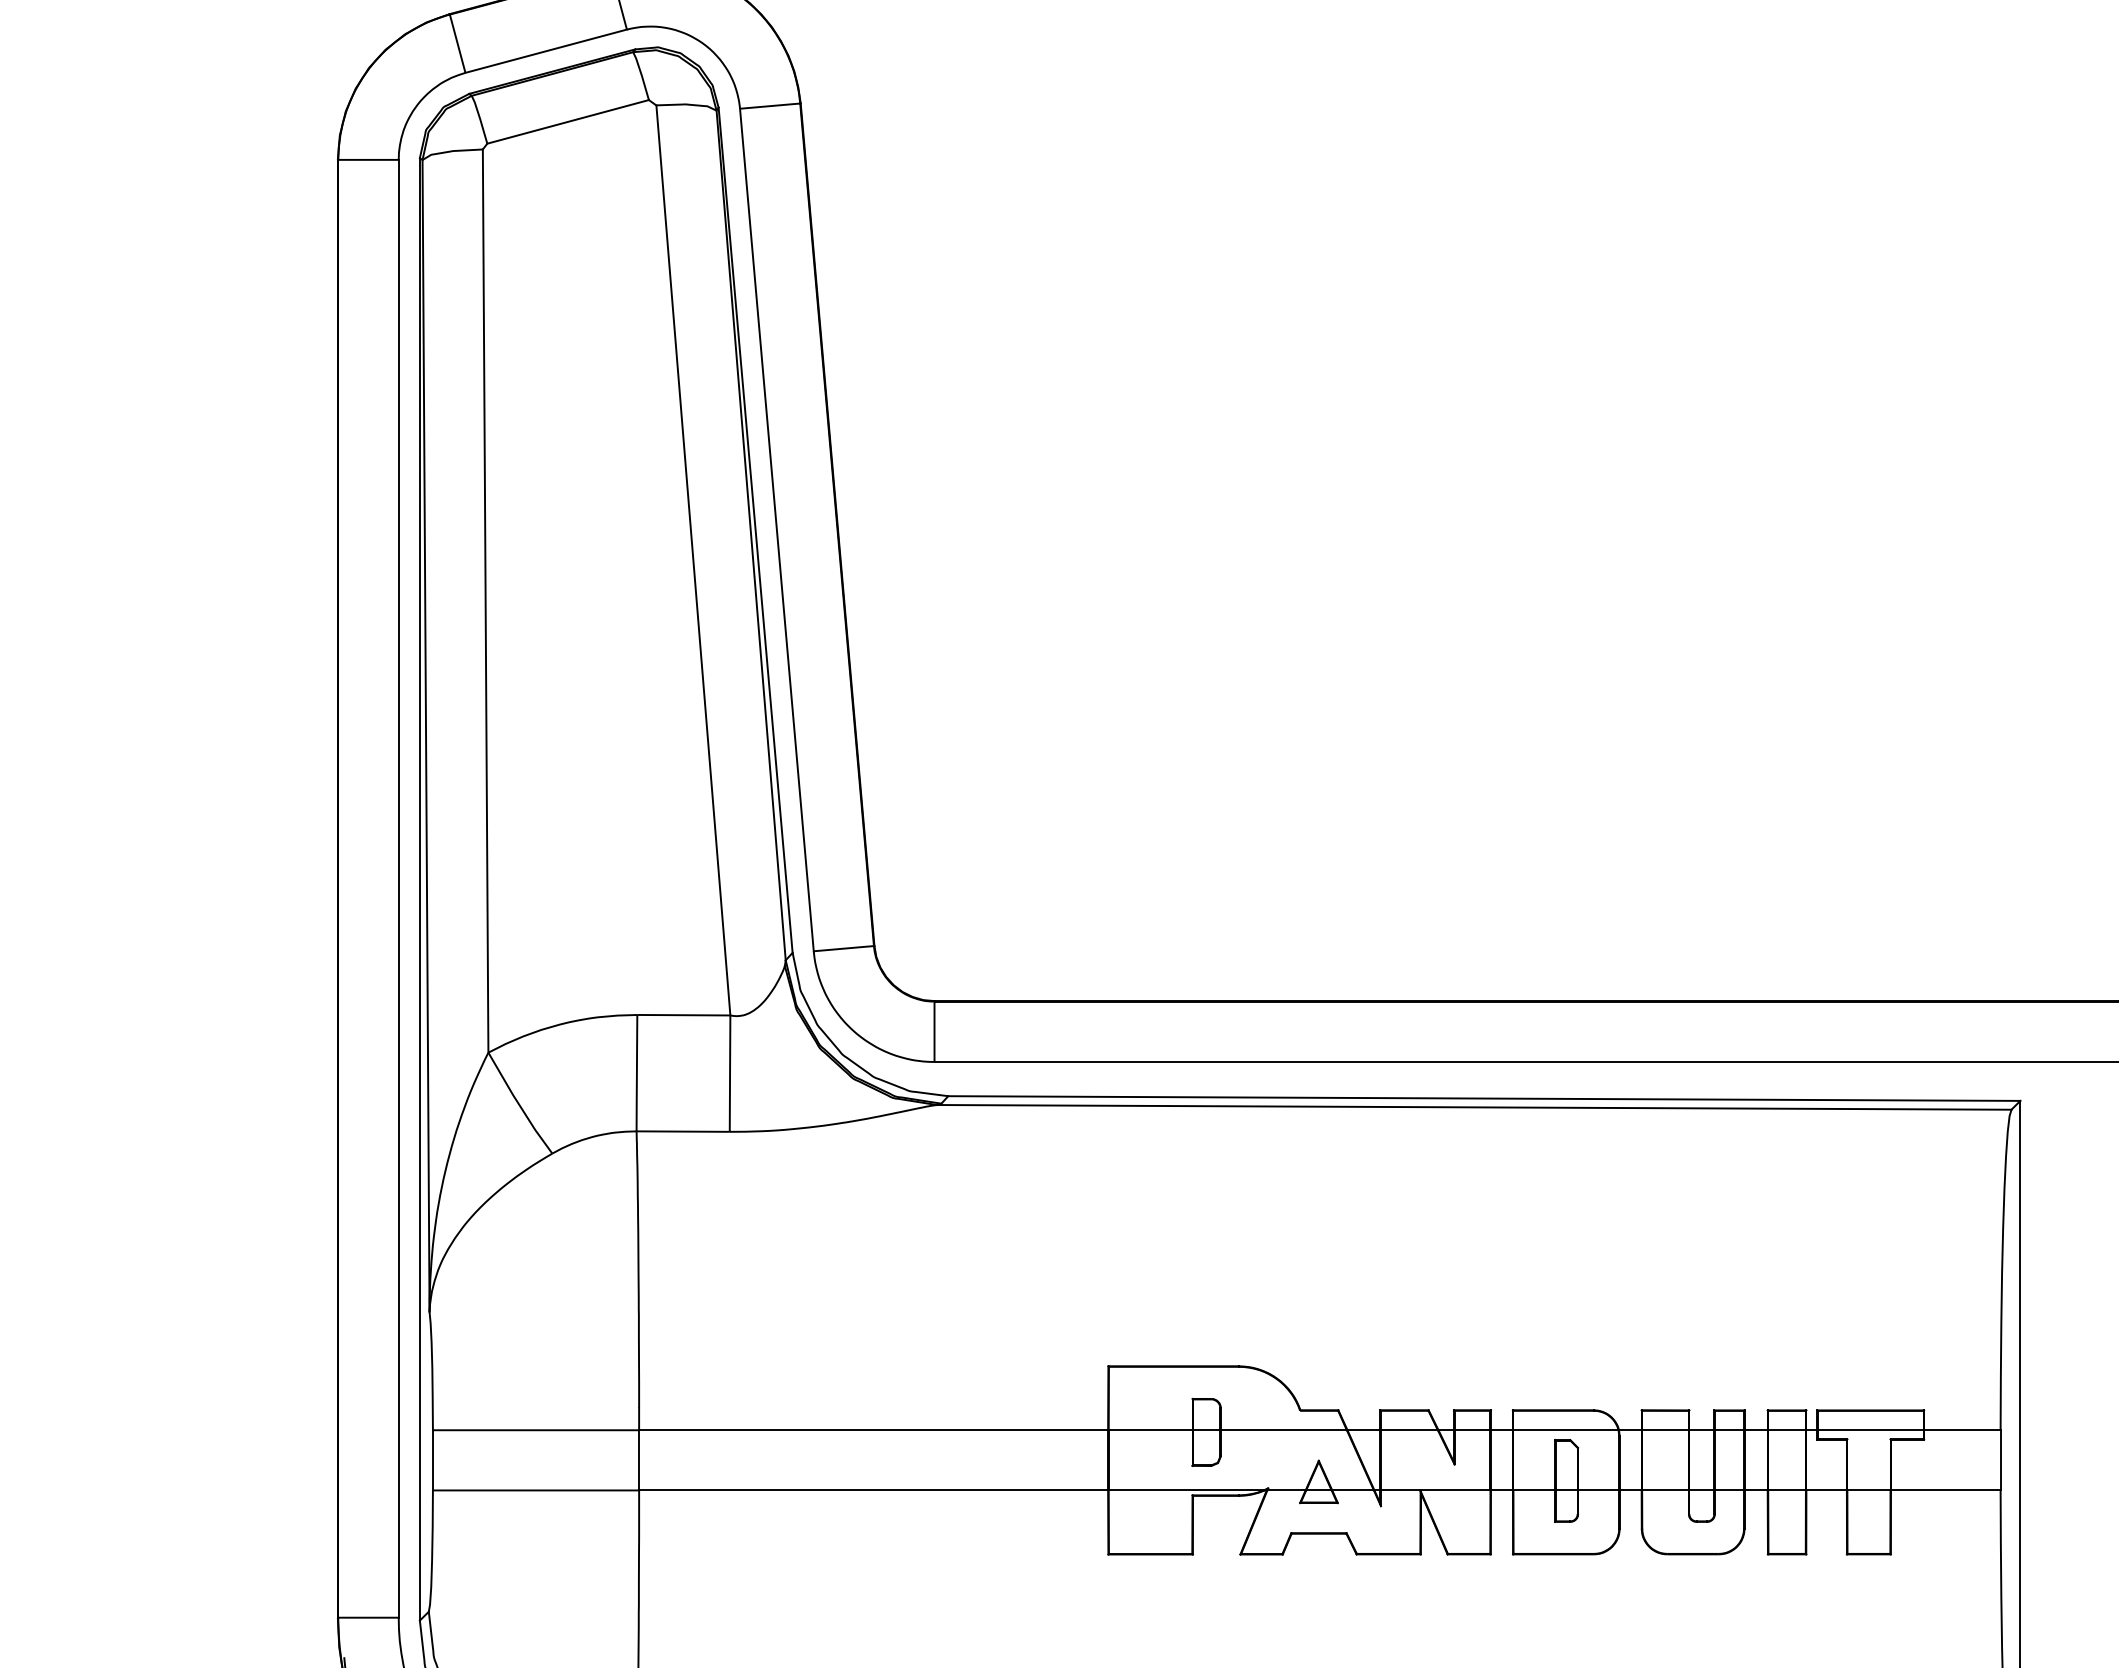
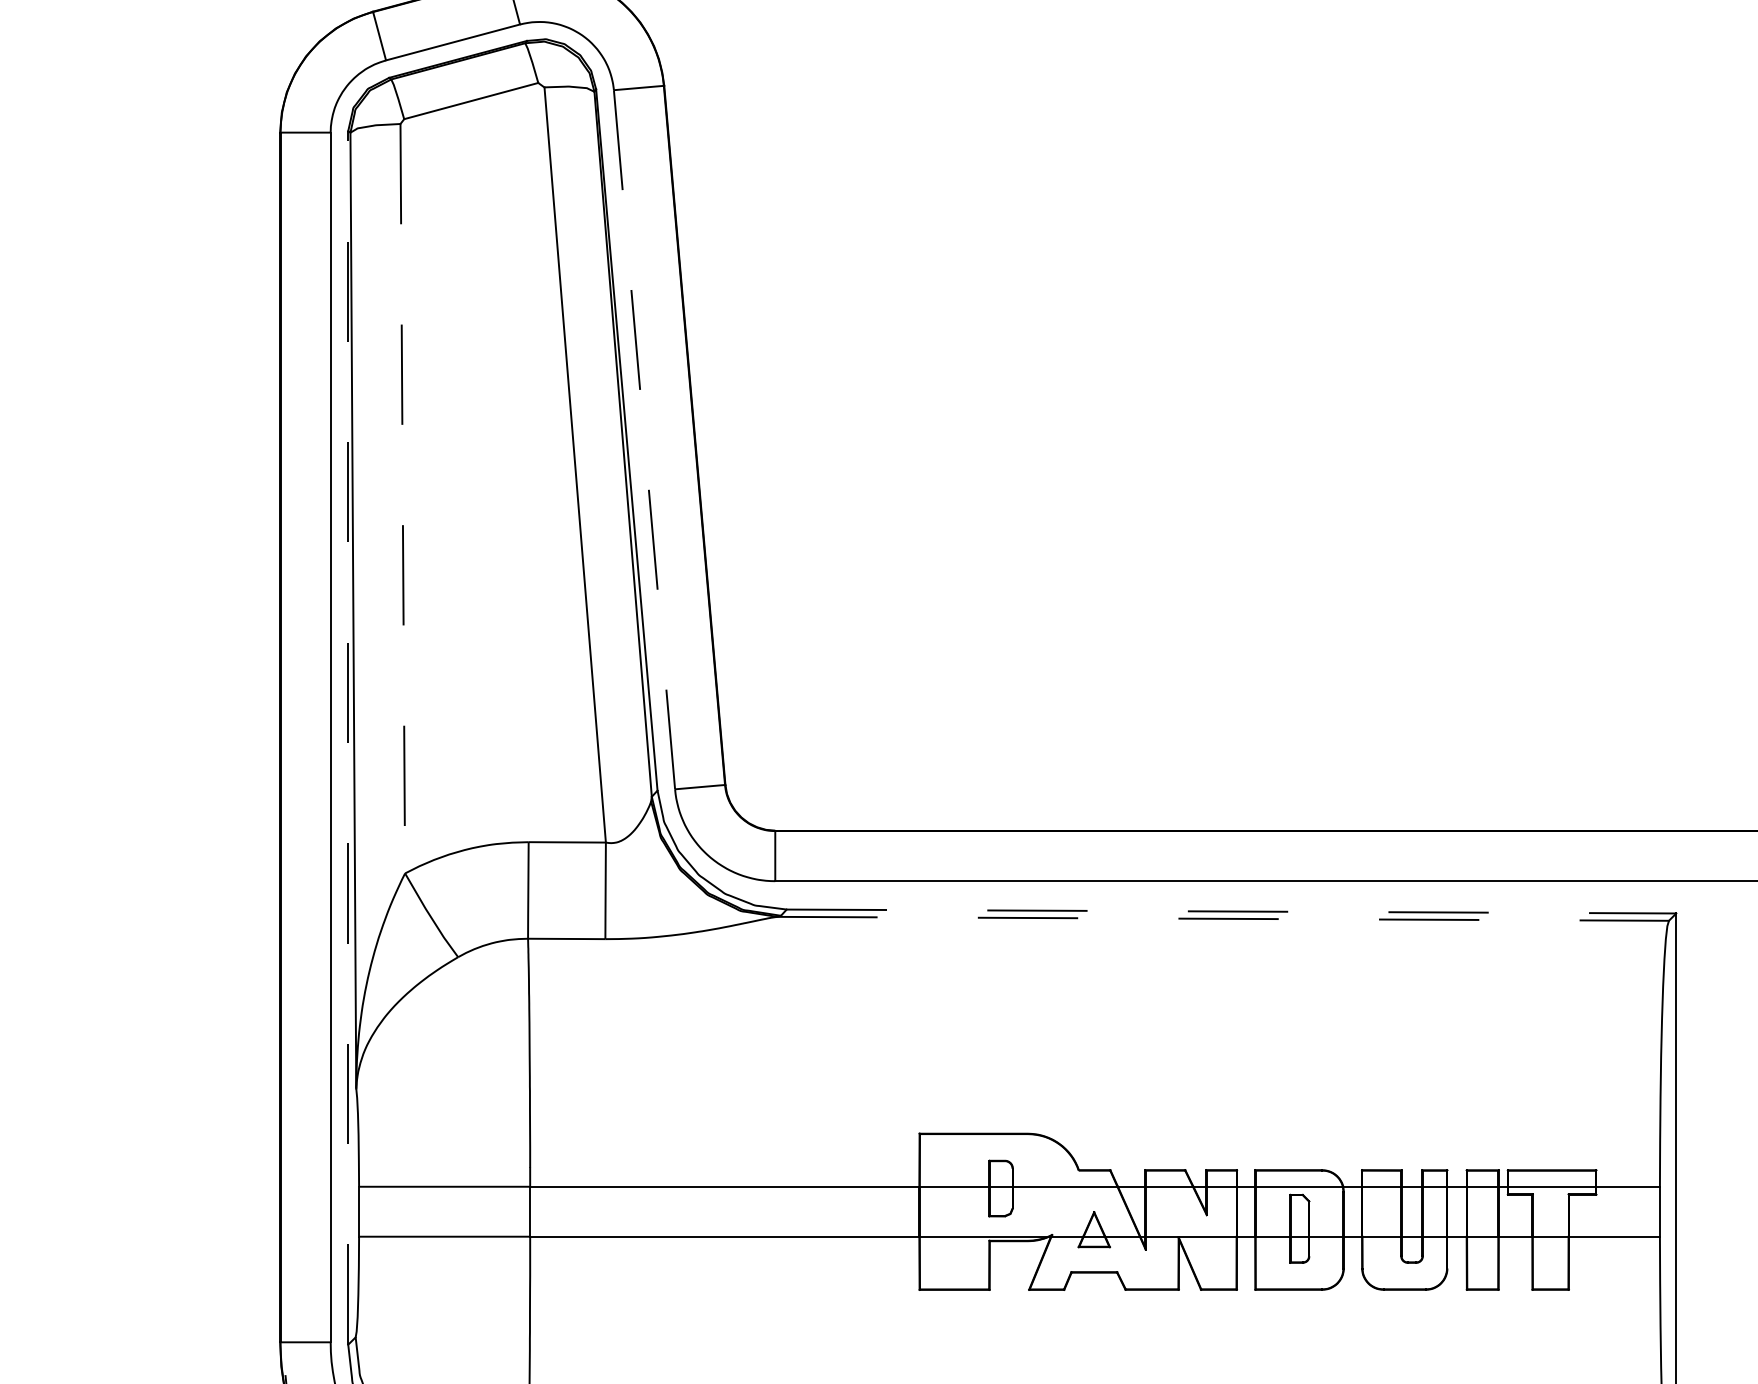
line: (776, 530) -> (644, 440), solid -> dashed
line: (485, 601) -> (402, 499), solid -> dashed
line: (419, 888) -> (347, 737), solid -> dashed
line: (1484, 1098) -> (1231, 911), solid -> dashed
line: (1474, 1107) -> (1223, 918), solid -> dashed

